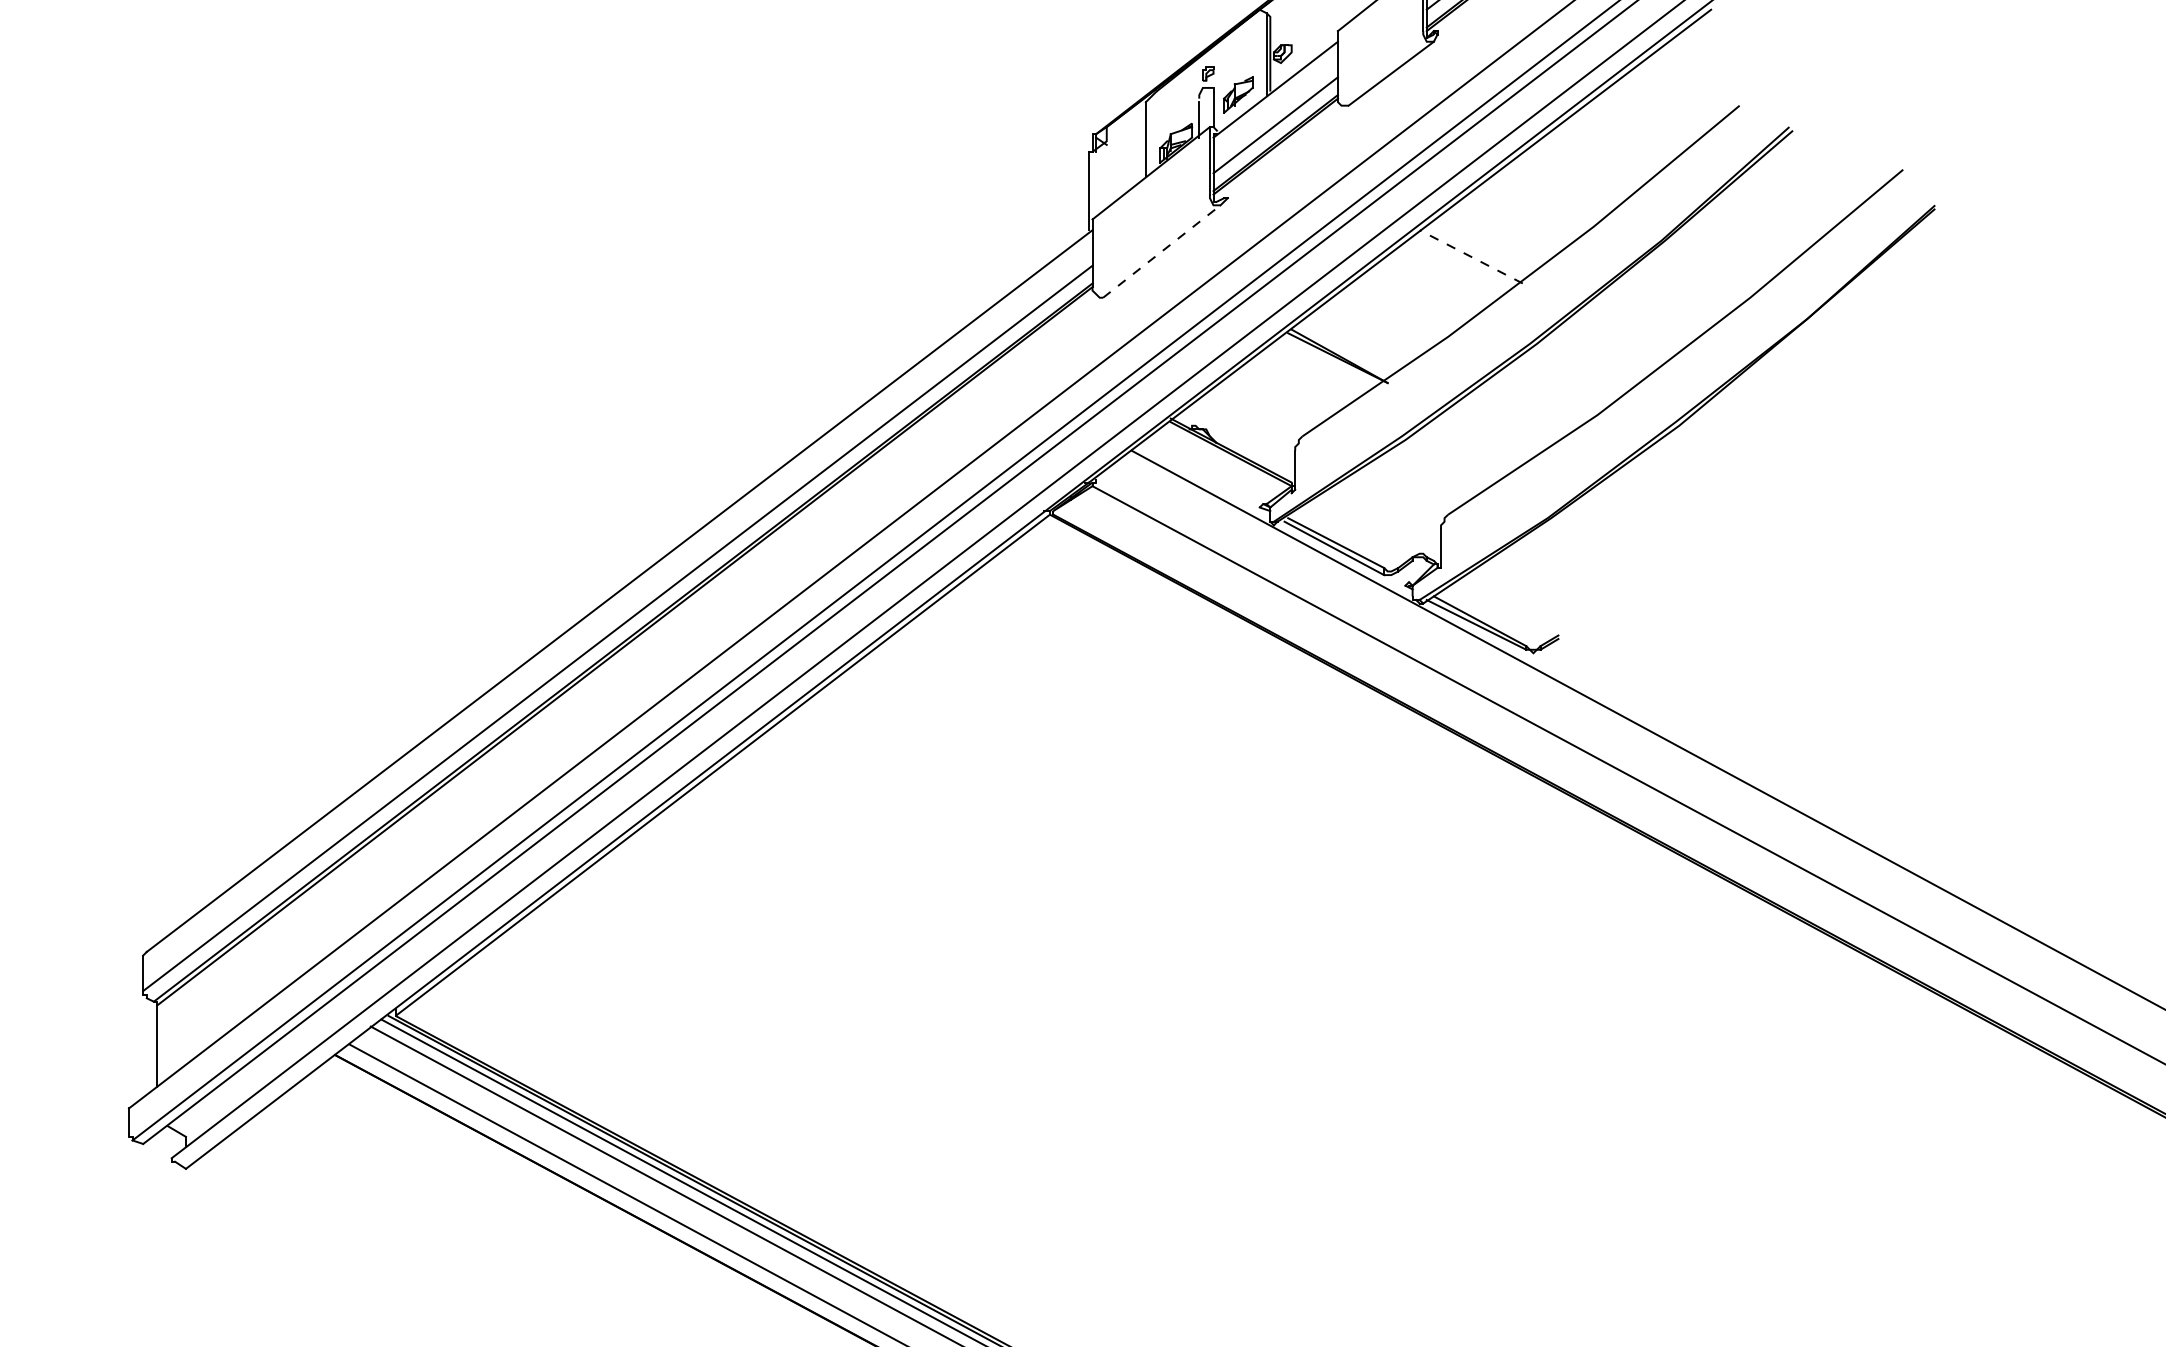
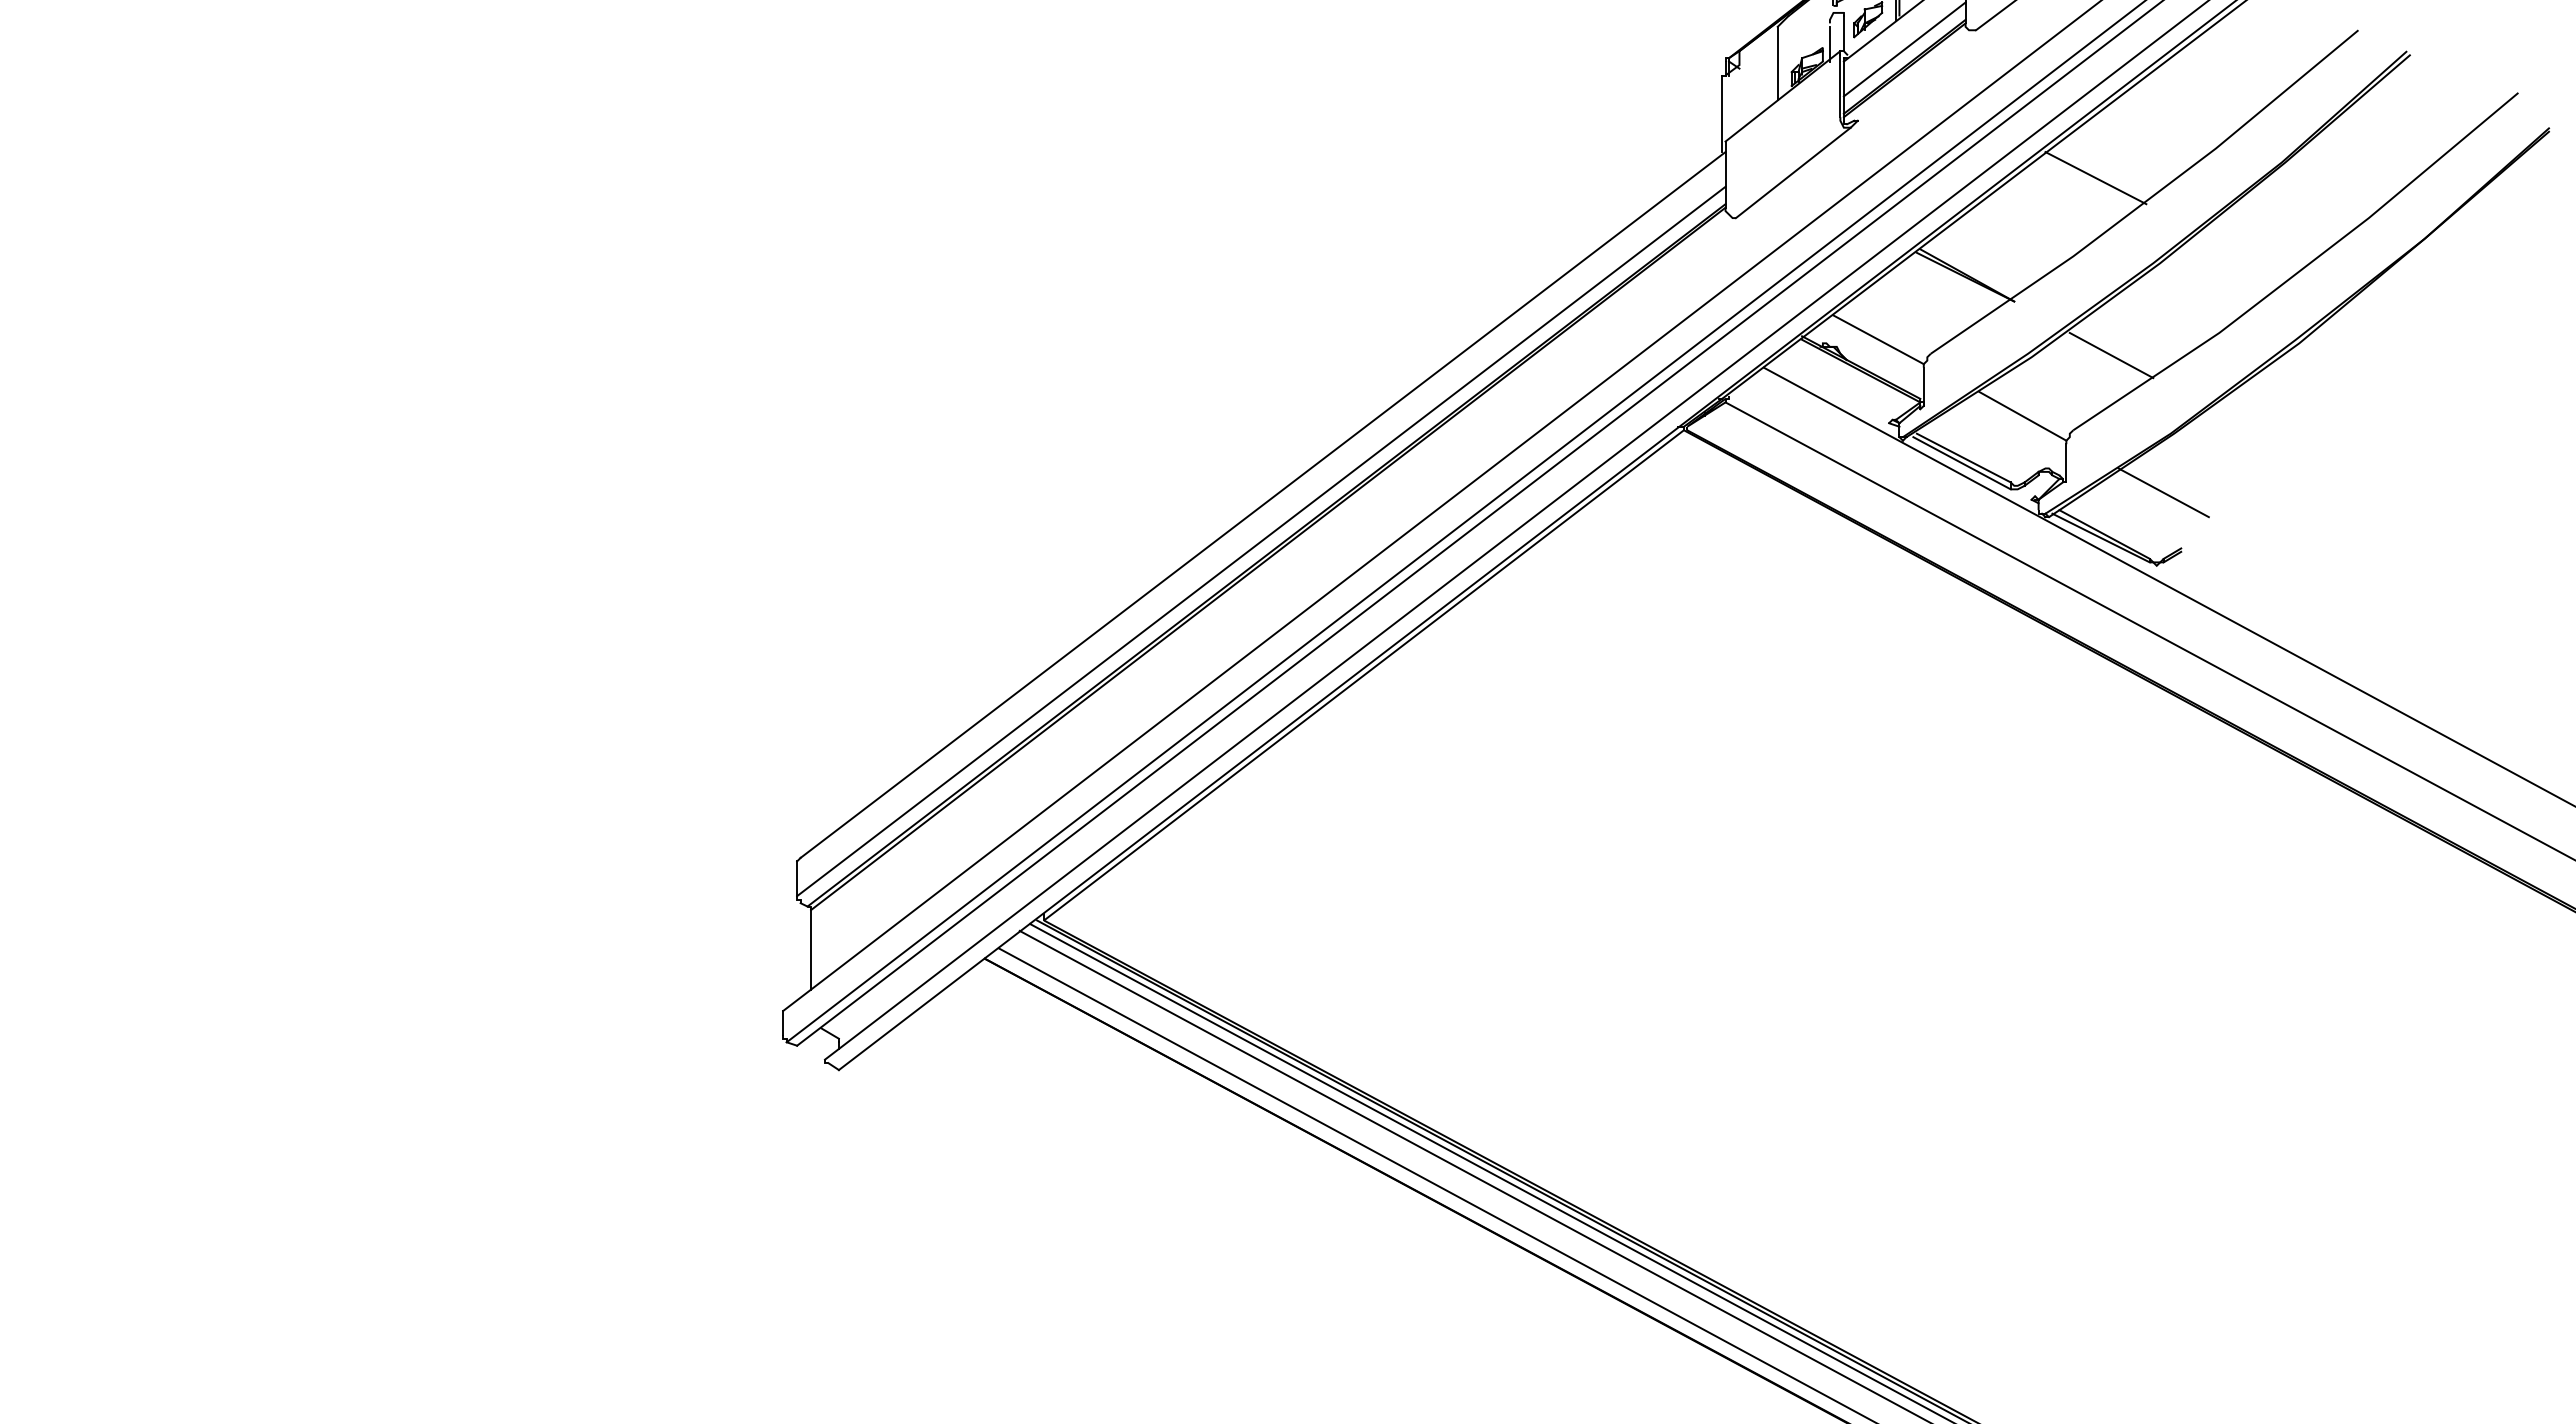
line: (1161, 251) -> (1793, 172), dashed -> solid
line: (1470, 257) -> (2095, 178), dashed -> solid
line: (1248, 421) -> (1878, 339), added
line: (1487, 438) -> (2111, 355), added
line: (1396, 500) -> (2022, 416), added
line: (1540, 578) -> (2163, 492), added

